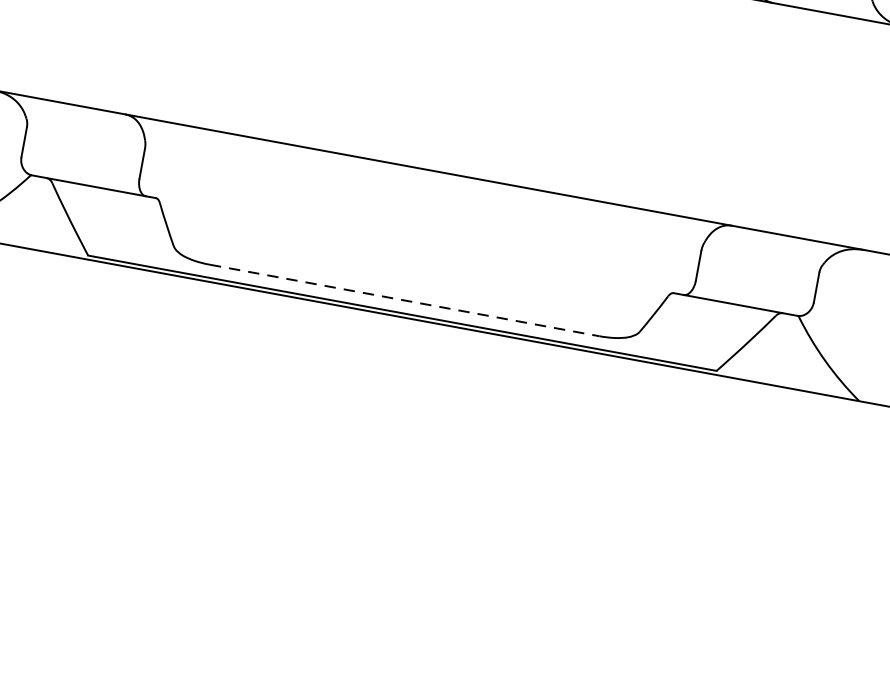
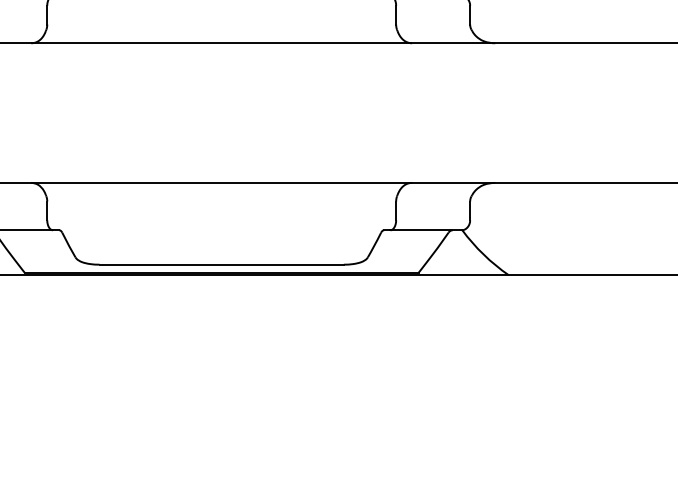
line: (406, 300) -> (222, 264), dashed -> solid

